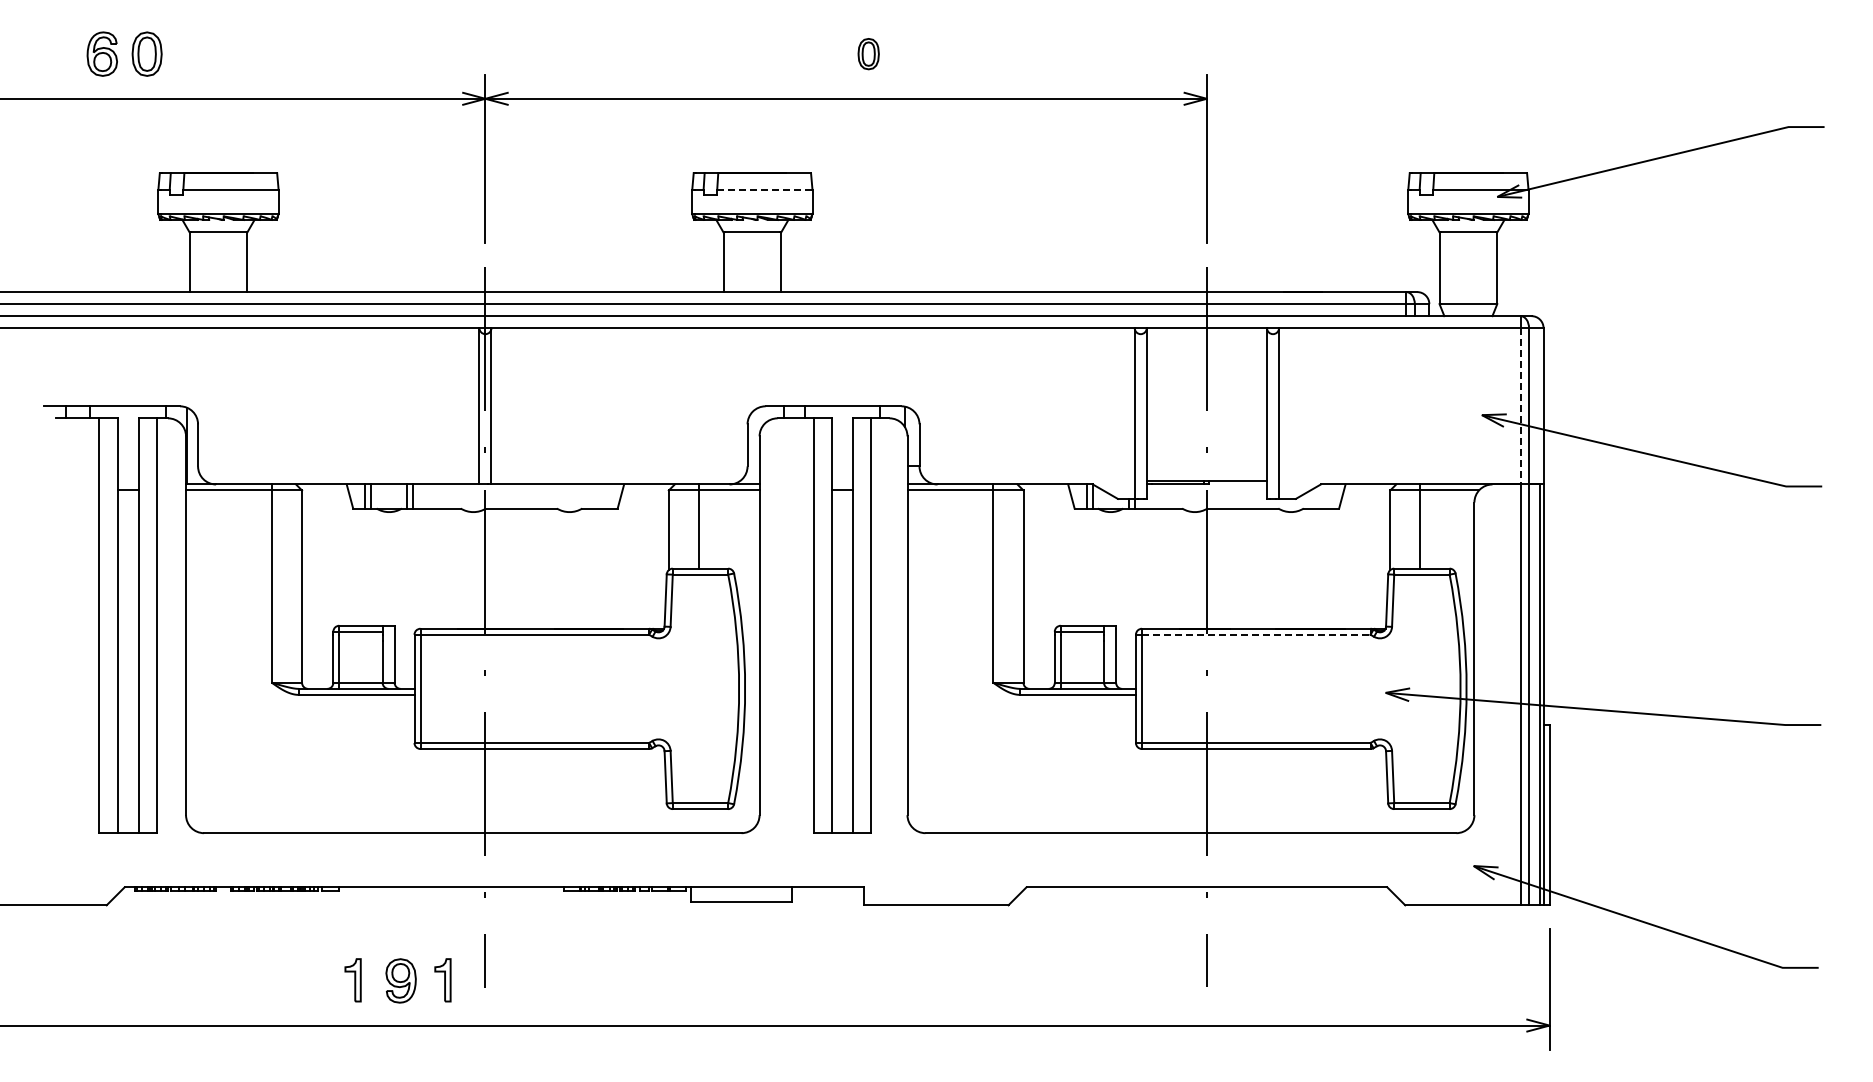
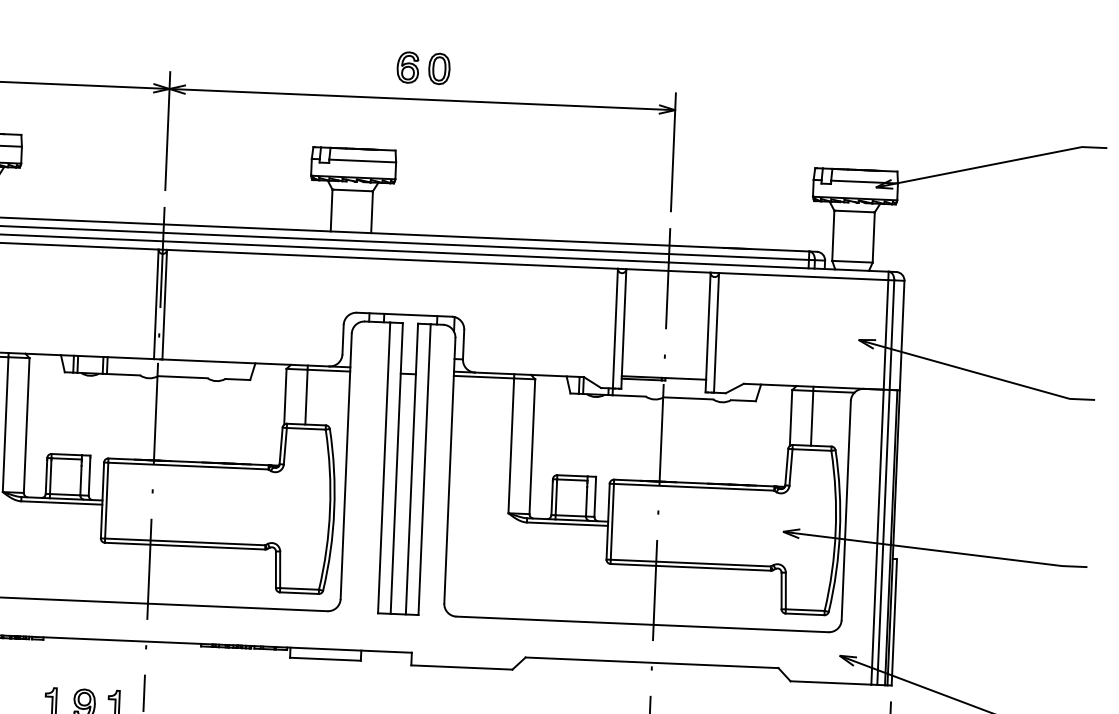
part: (823, 53) -> (407, 67), added
part: (868, 53) -> (439, 68), size x1.43
line: (764, 189) -> (362, 160), dashed -> solid
line: (1520, 406) -> (885, 335), dashed -> solid
line: (1256, 634) -> (694, 487), dashed -> solid

